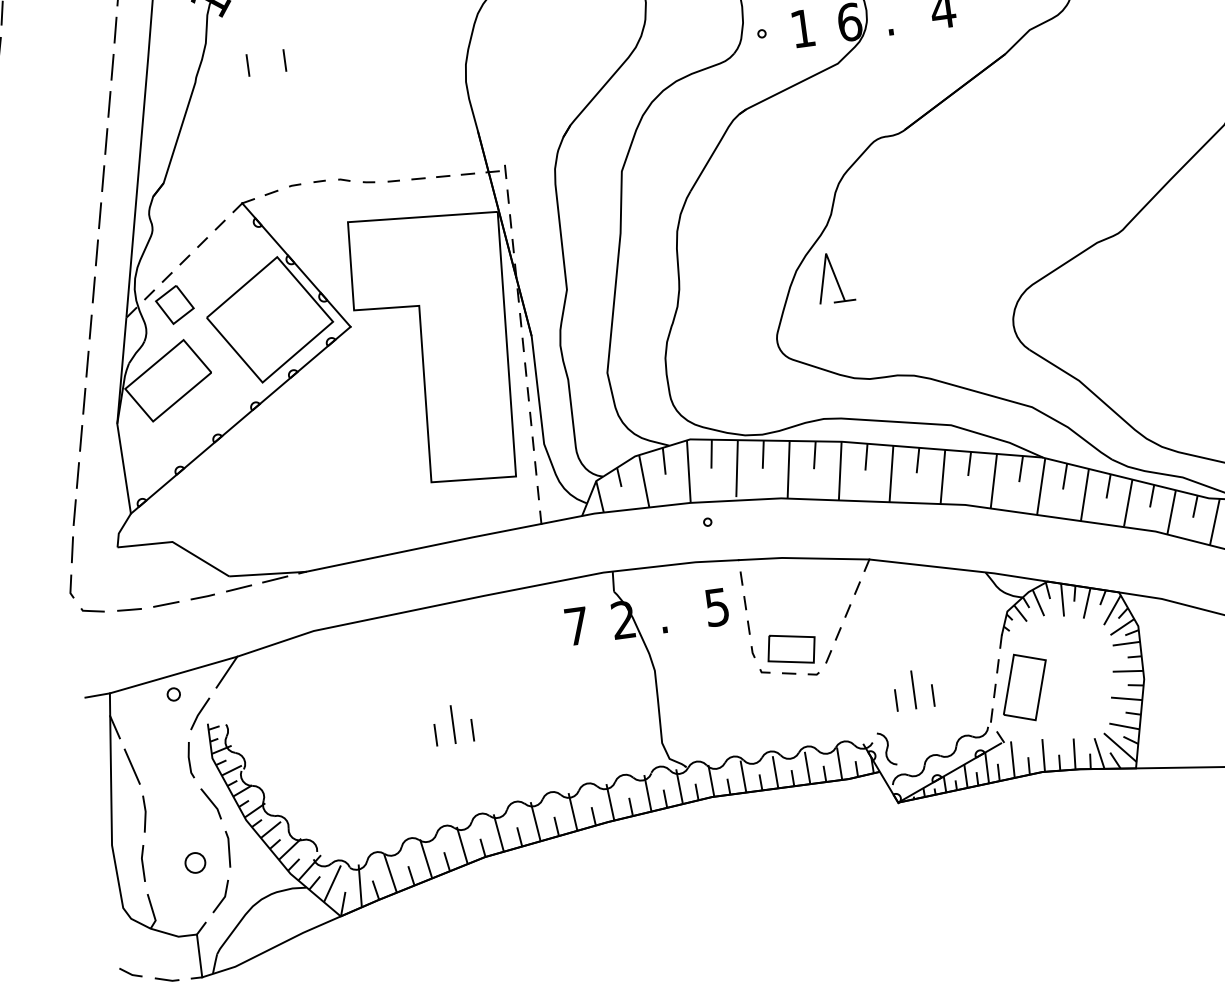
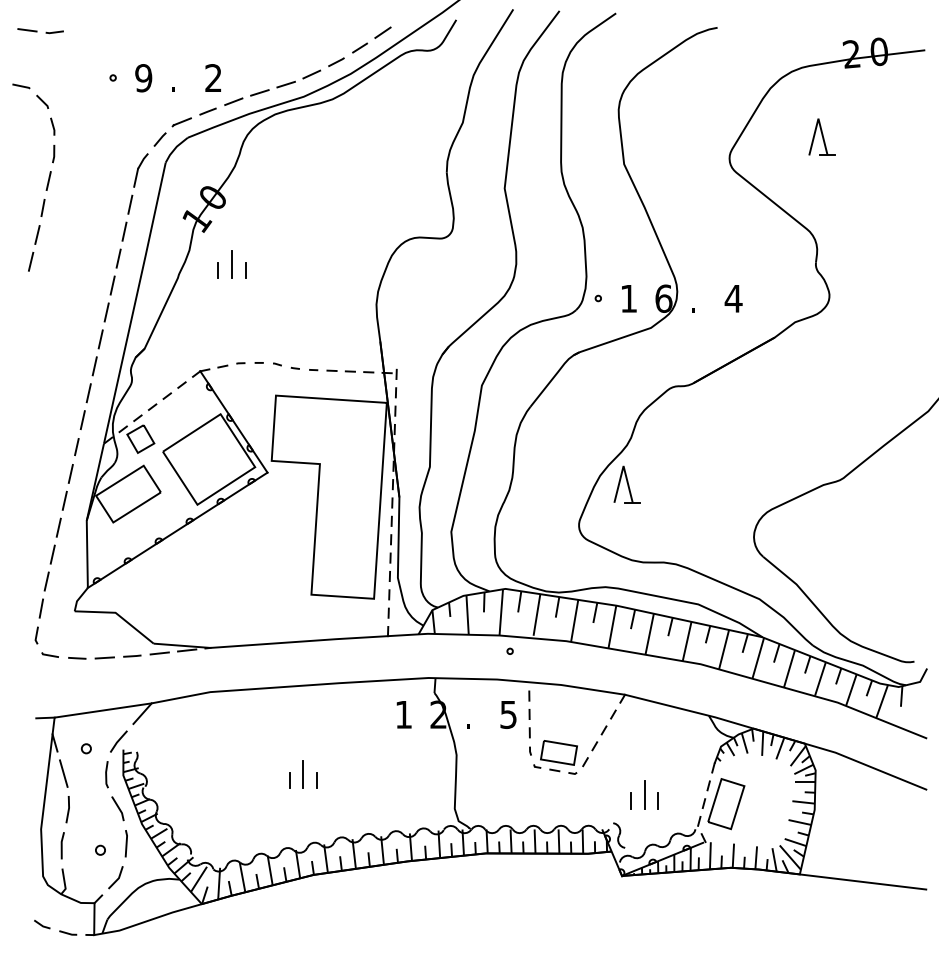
line: (264, 54) -> (231, 264), added
text: (576, 626) -> (403, 714), 7 -> 1
circle: (172, 694) -> (85, 748), moved
circle: (195, 861) -> (100, 849), size x0.62

